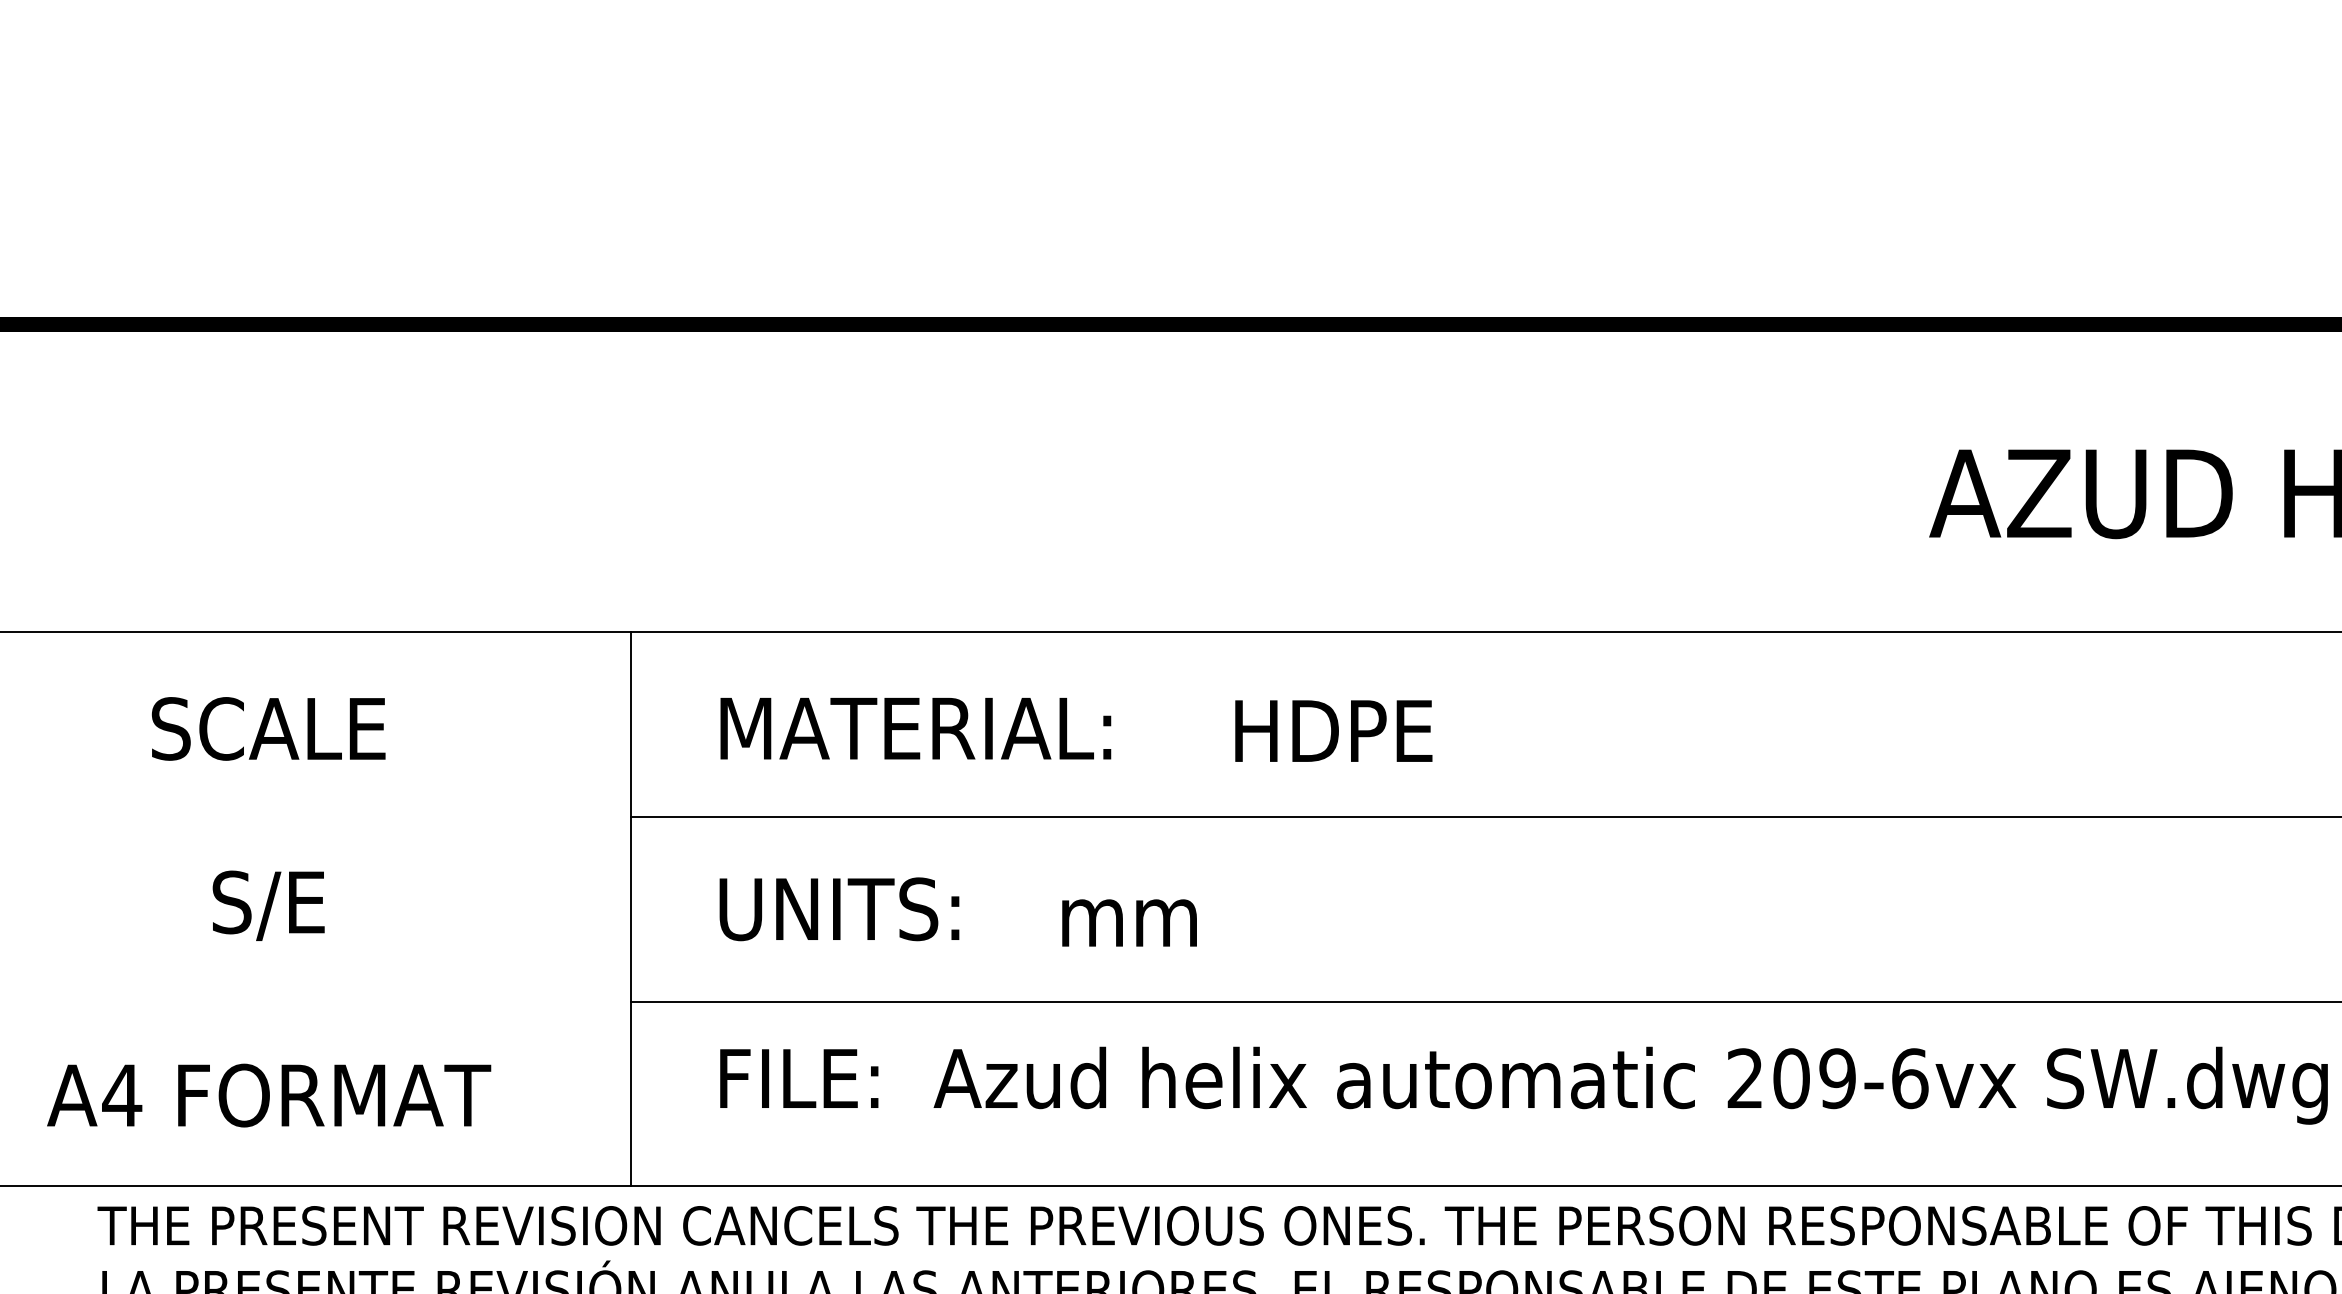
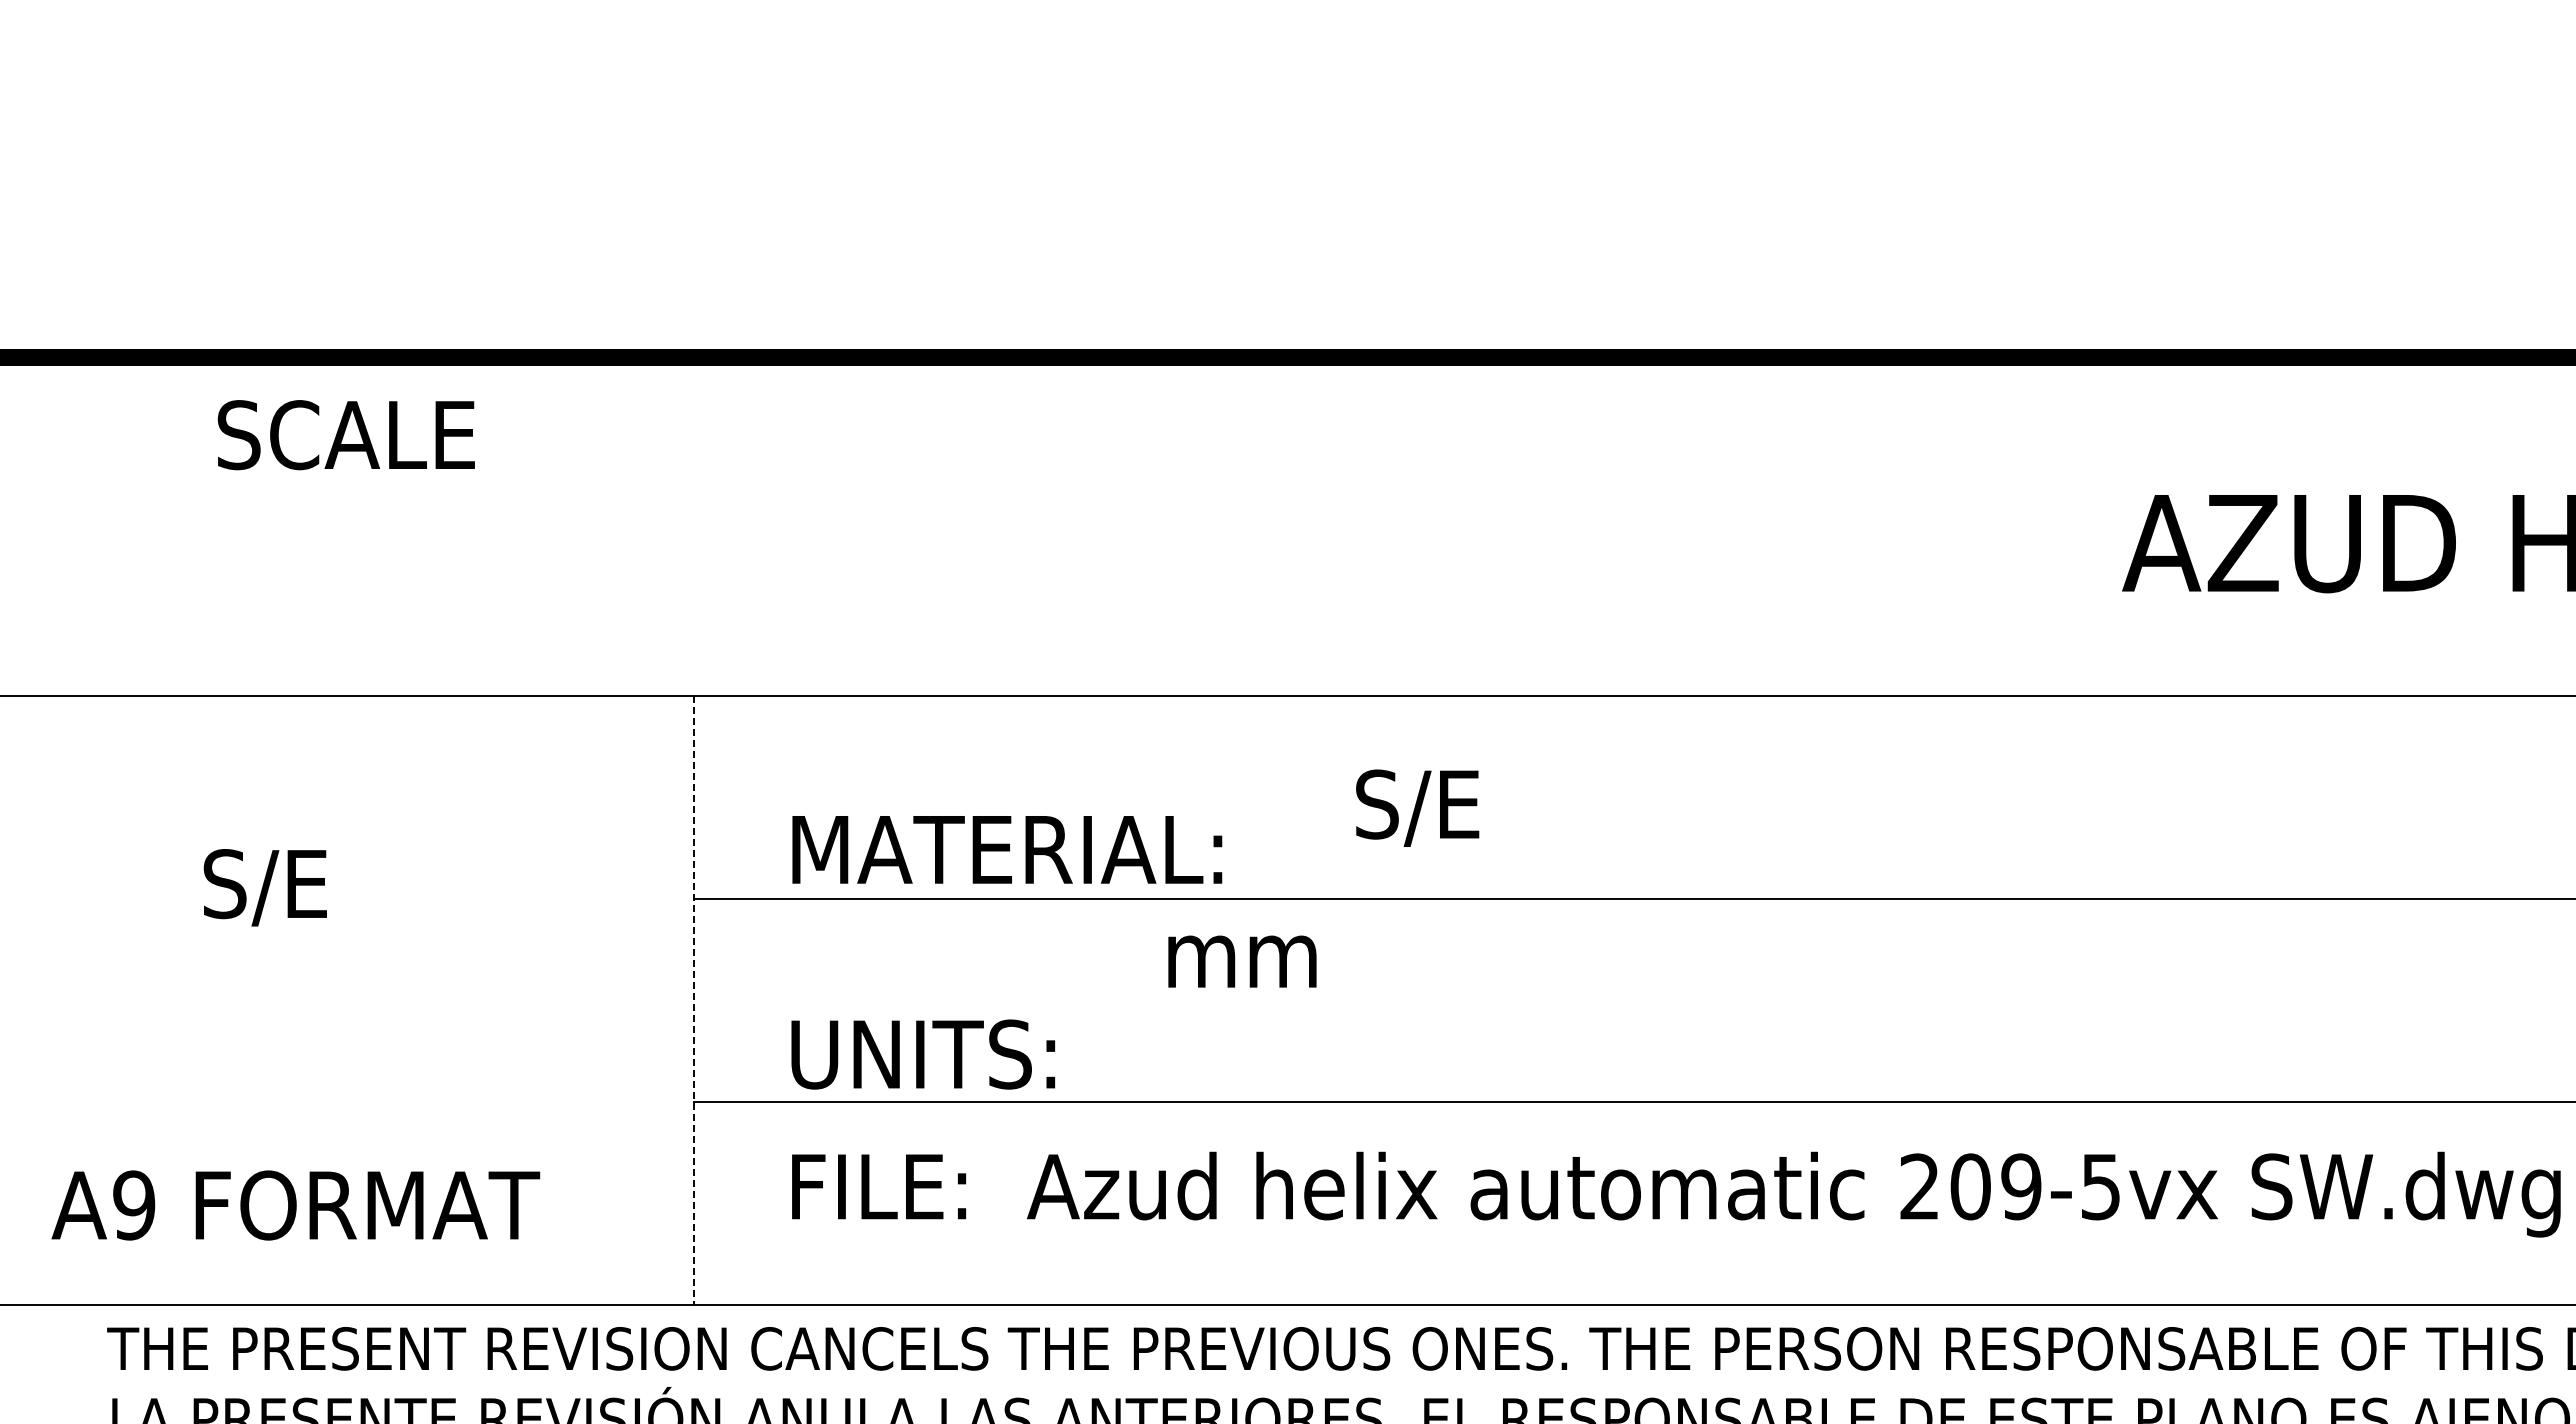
text: (916, 728) -> (1007, 849), moved
text: (267, 729) -> (345, 435), moved
text: (1332, 733) -> (1465, 807), HDPE -> S/E
text: (267, 905) -> (264, 887), moved
line: (630, 909) -> (693, 1000), solid -> dashed
text: (839, 909) -> (923, 1054), moved
text: (1129, 922) -> (1242, 961), moved
text: (1910, 1078) -> (2101, 1186), 209-6vx -> 209-5vx
text: (122, 1095) -> (134, 1205), A4 -> A9

